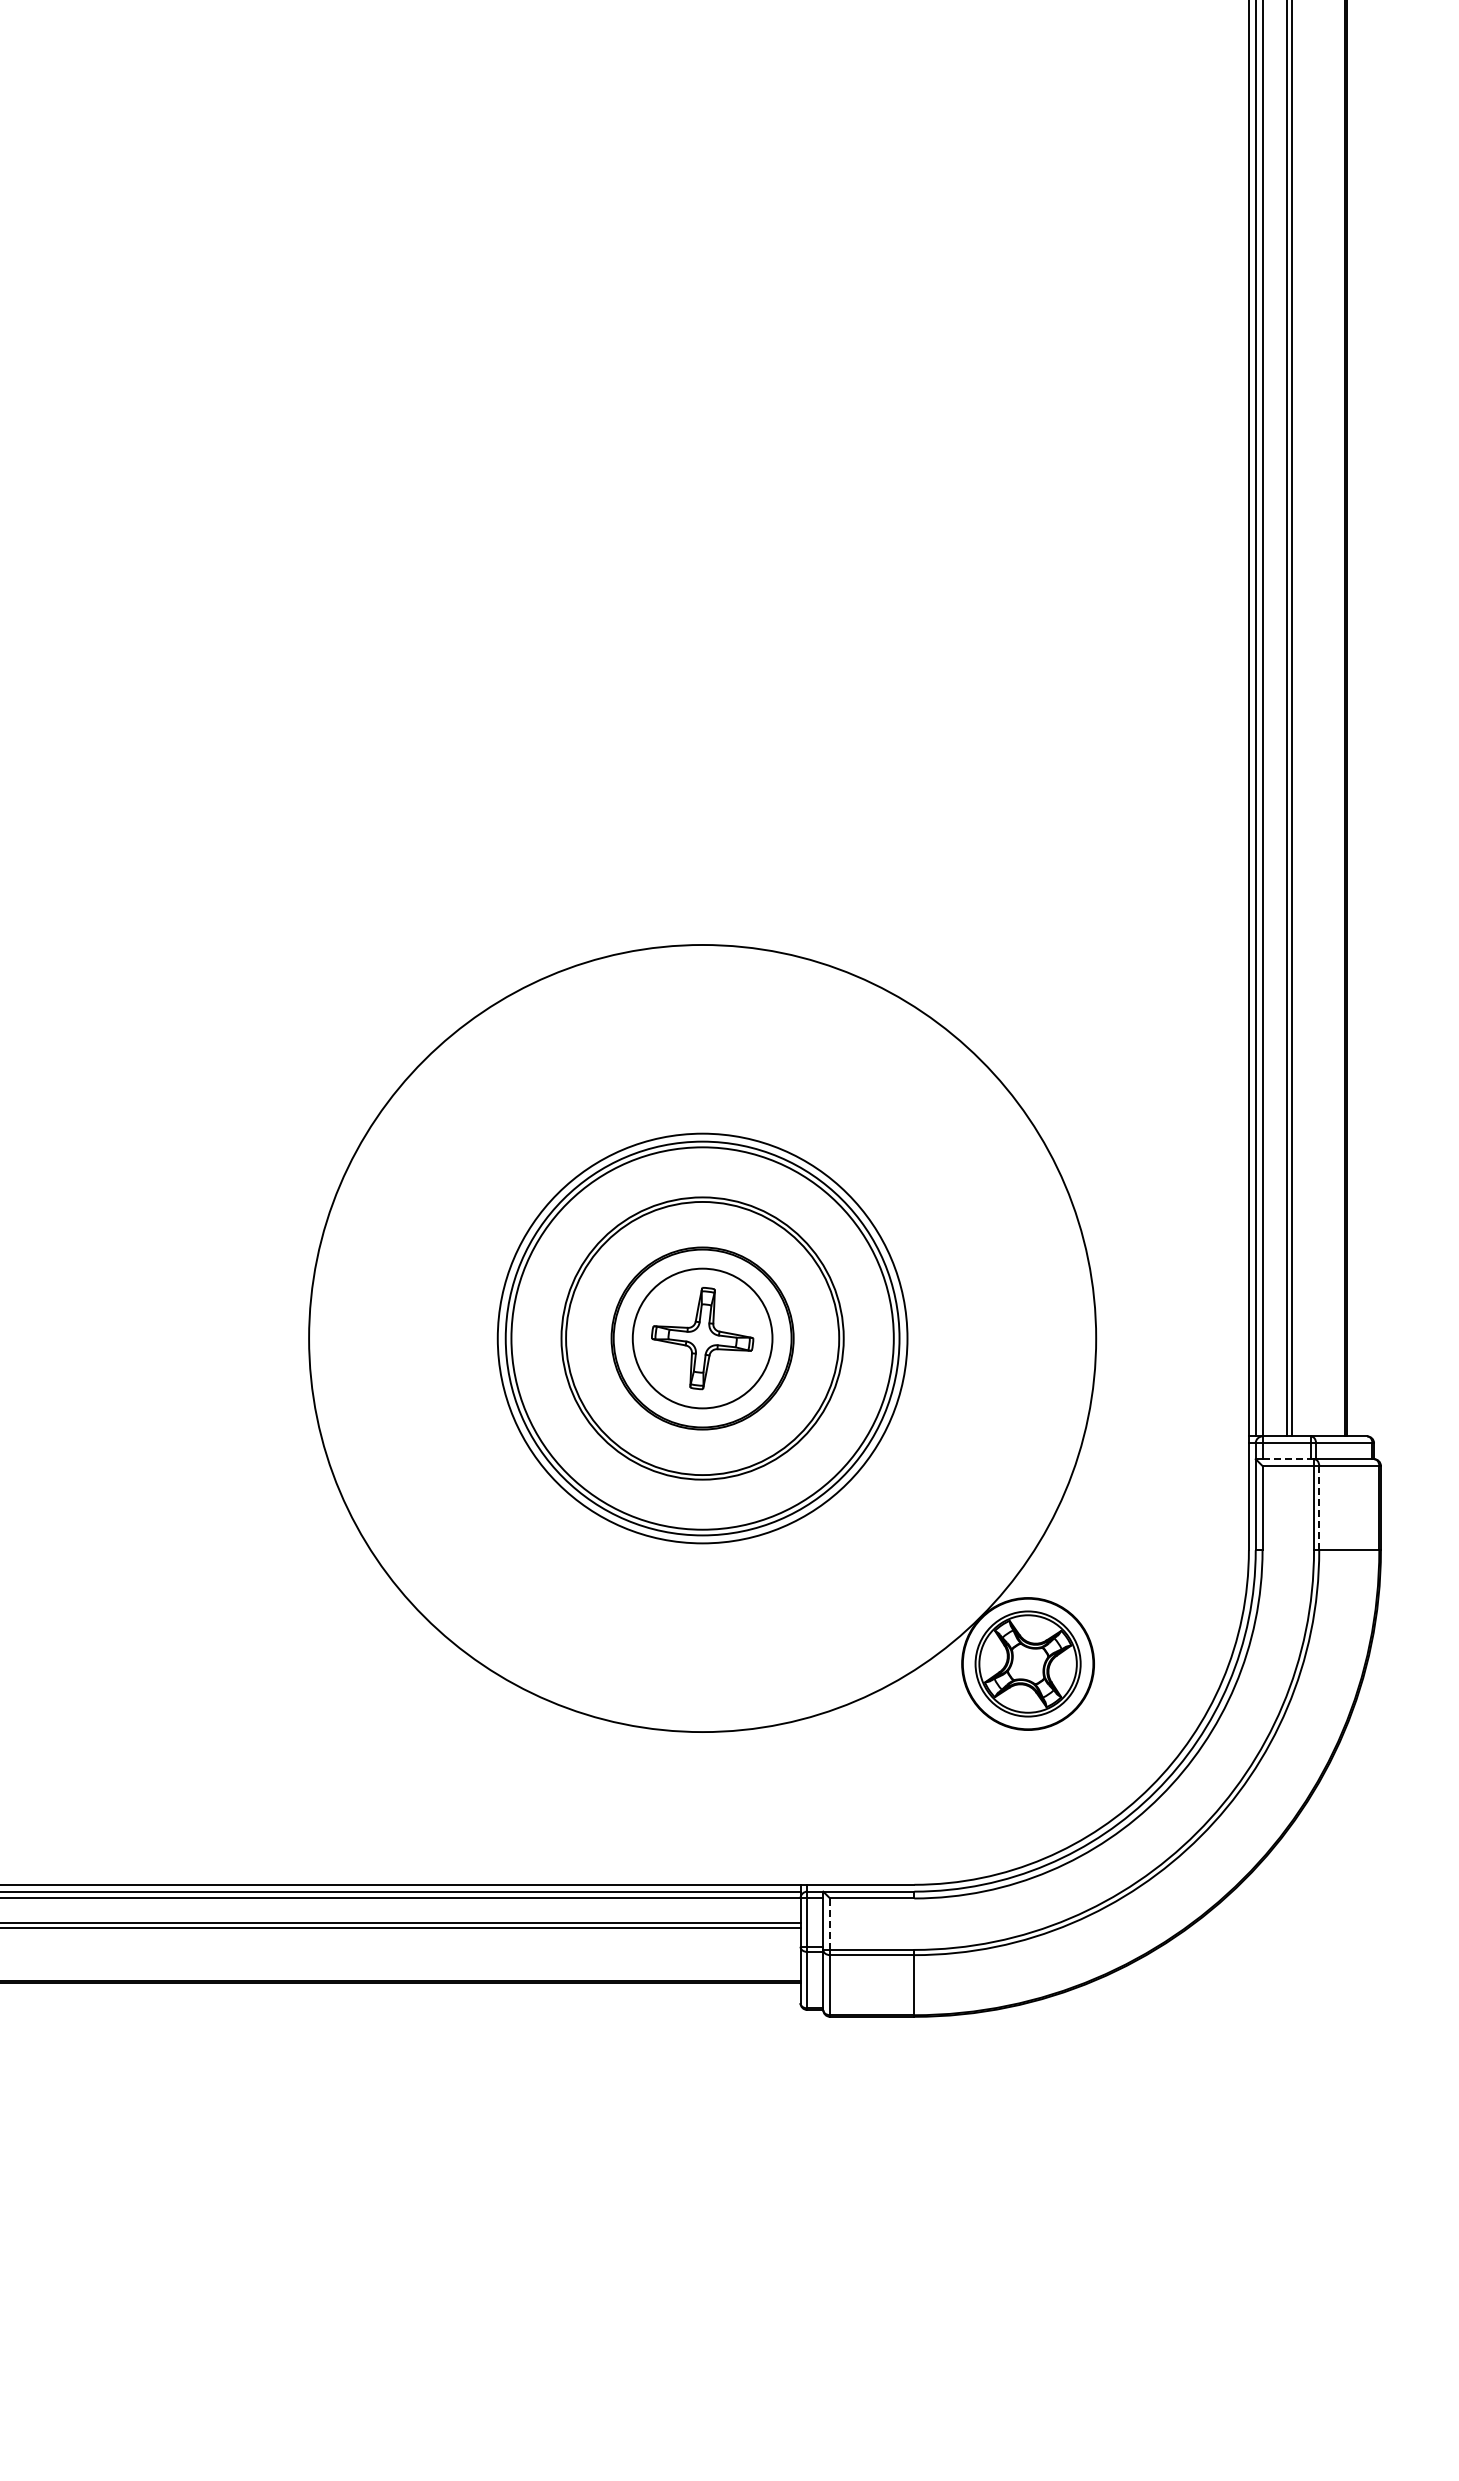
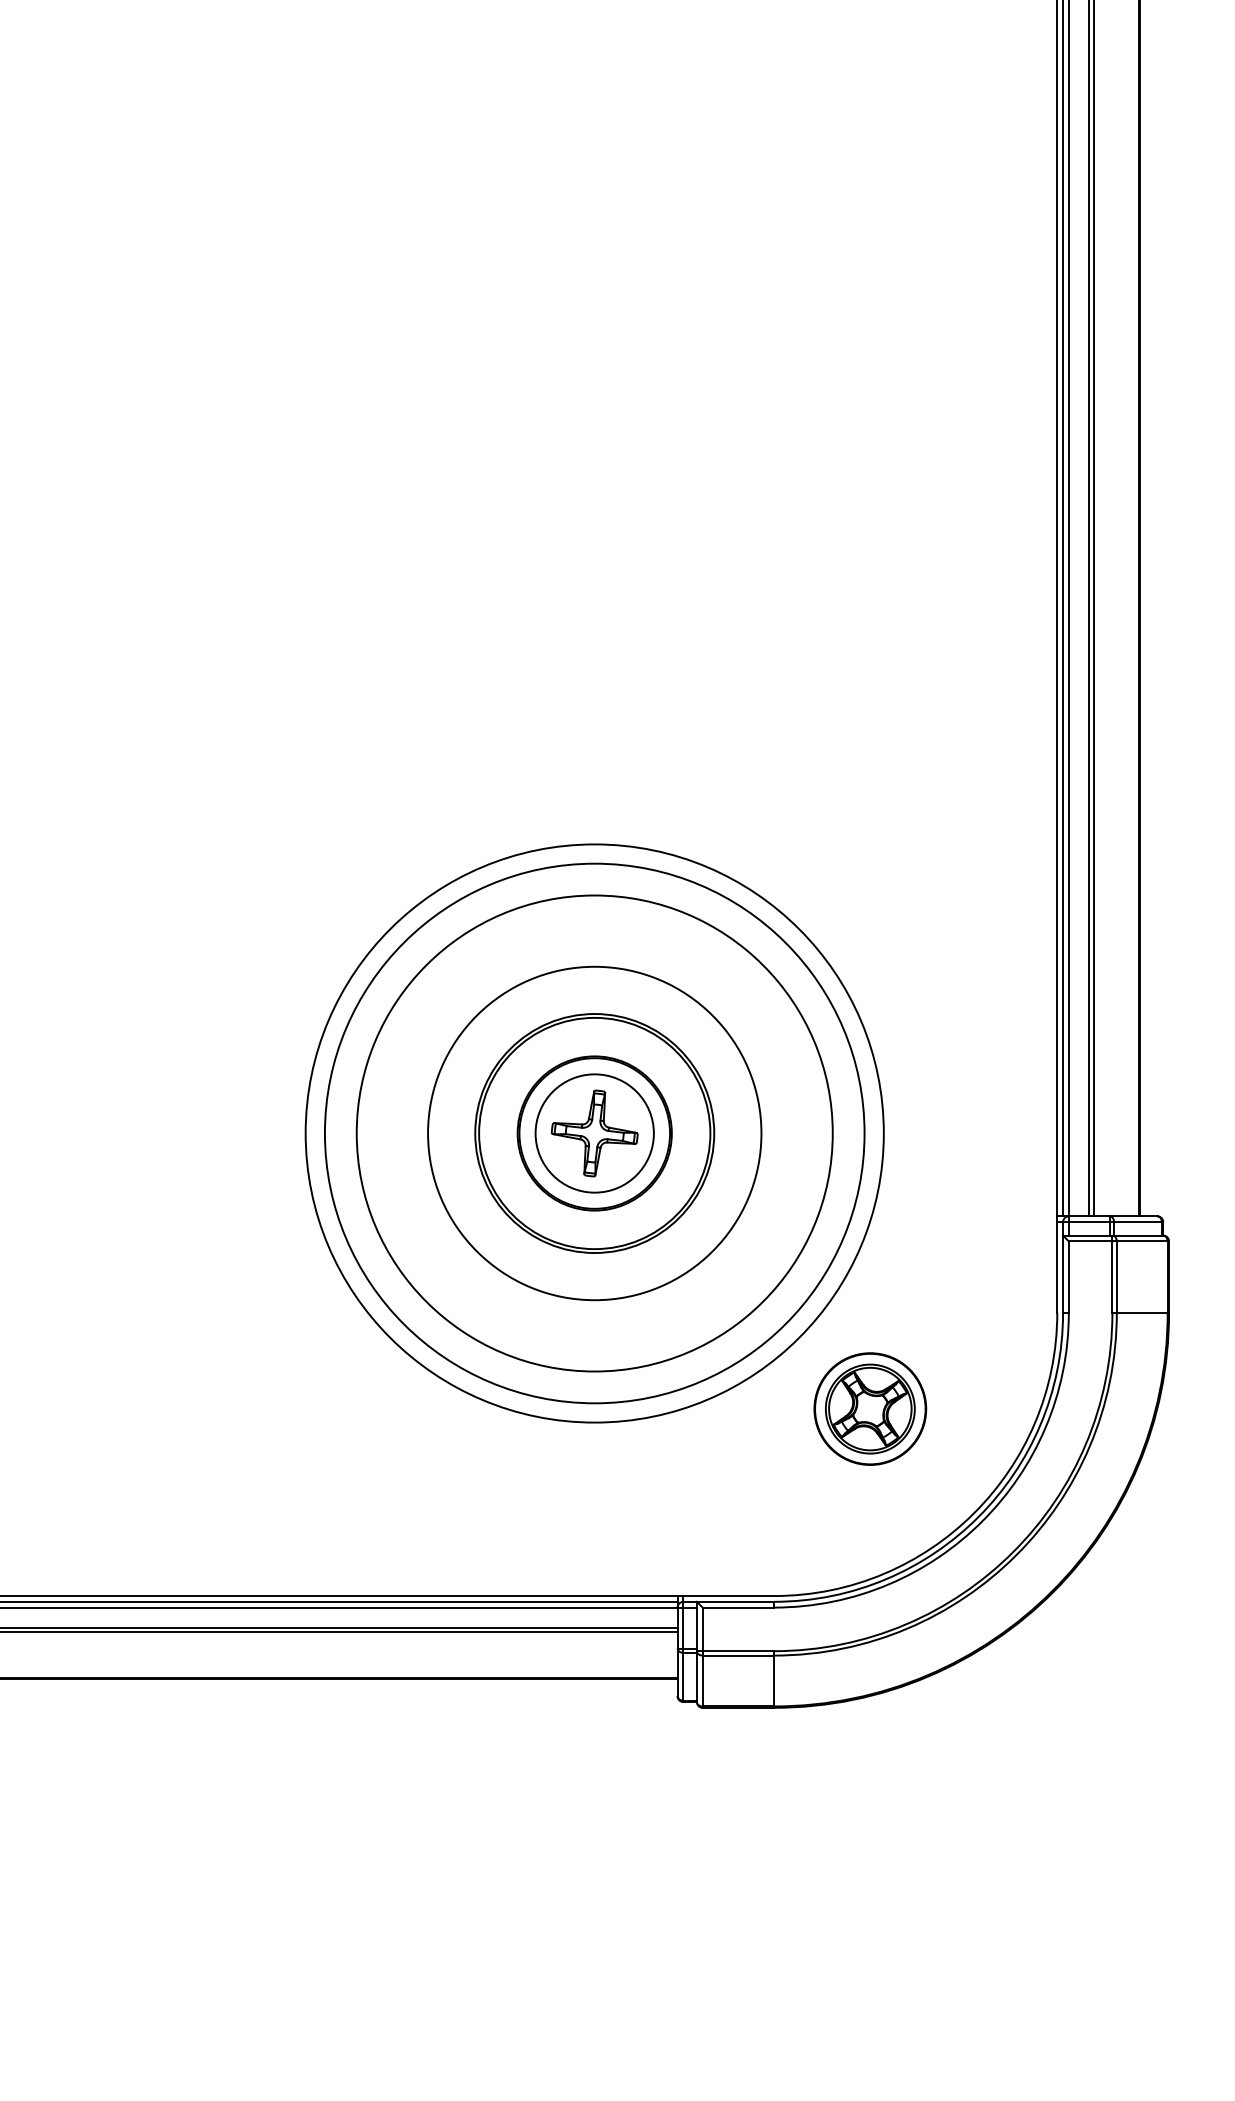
circle: (702, 1338) -> (594, 1133), size x0.71
circle: (702, 1338) -> (594, 1133), size x1.67
circle: (702, 1338) -> (594, 1133), size x1.67
line: (1287, 1459) -> (1089, 1235), dashed -> solid
line: (1319, 1507) -> (1117, 1276), dashed -> solid
line: (830, 1924) -> (703, 1629), dashed -> solid

